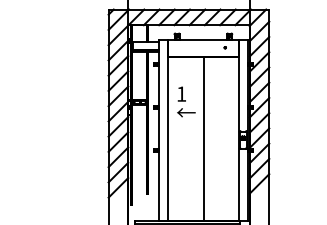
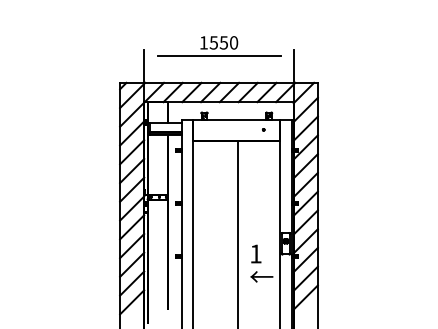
text: (186, 101) -> (261, 263), moved

